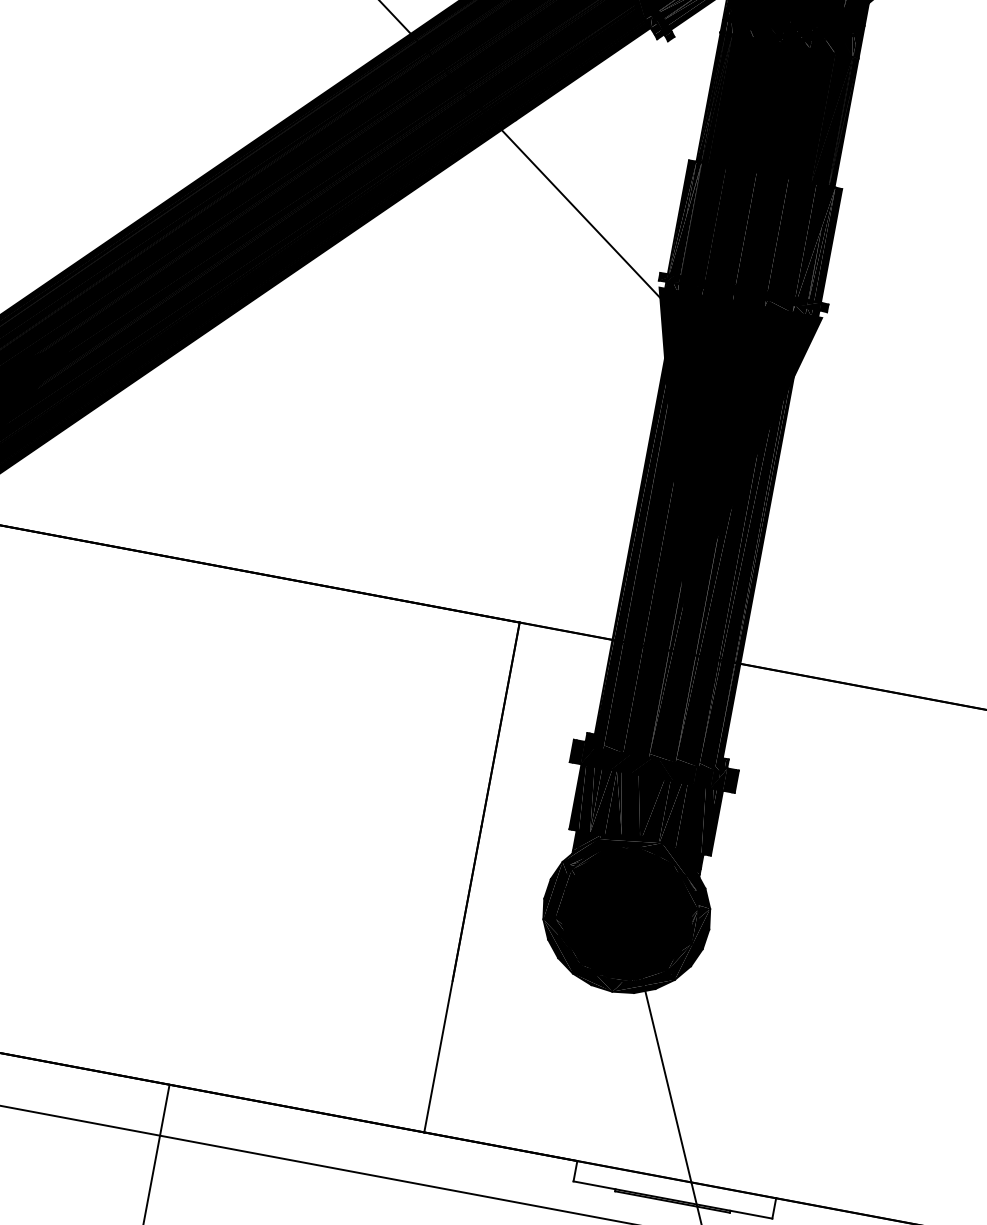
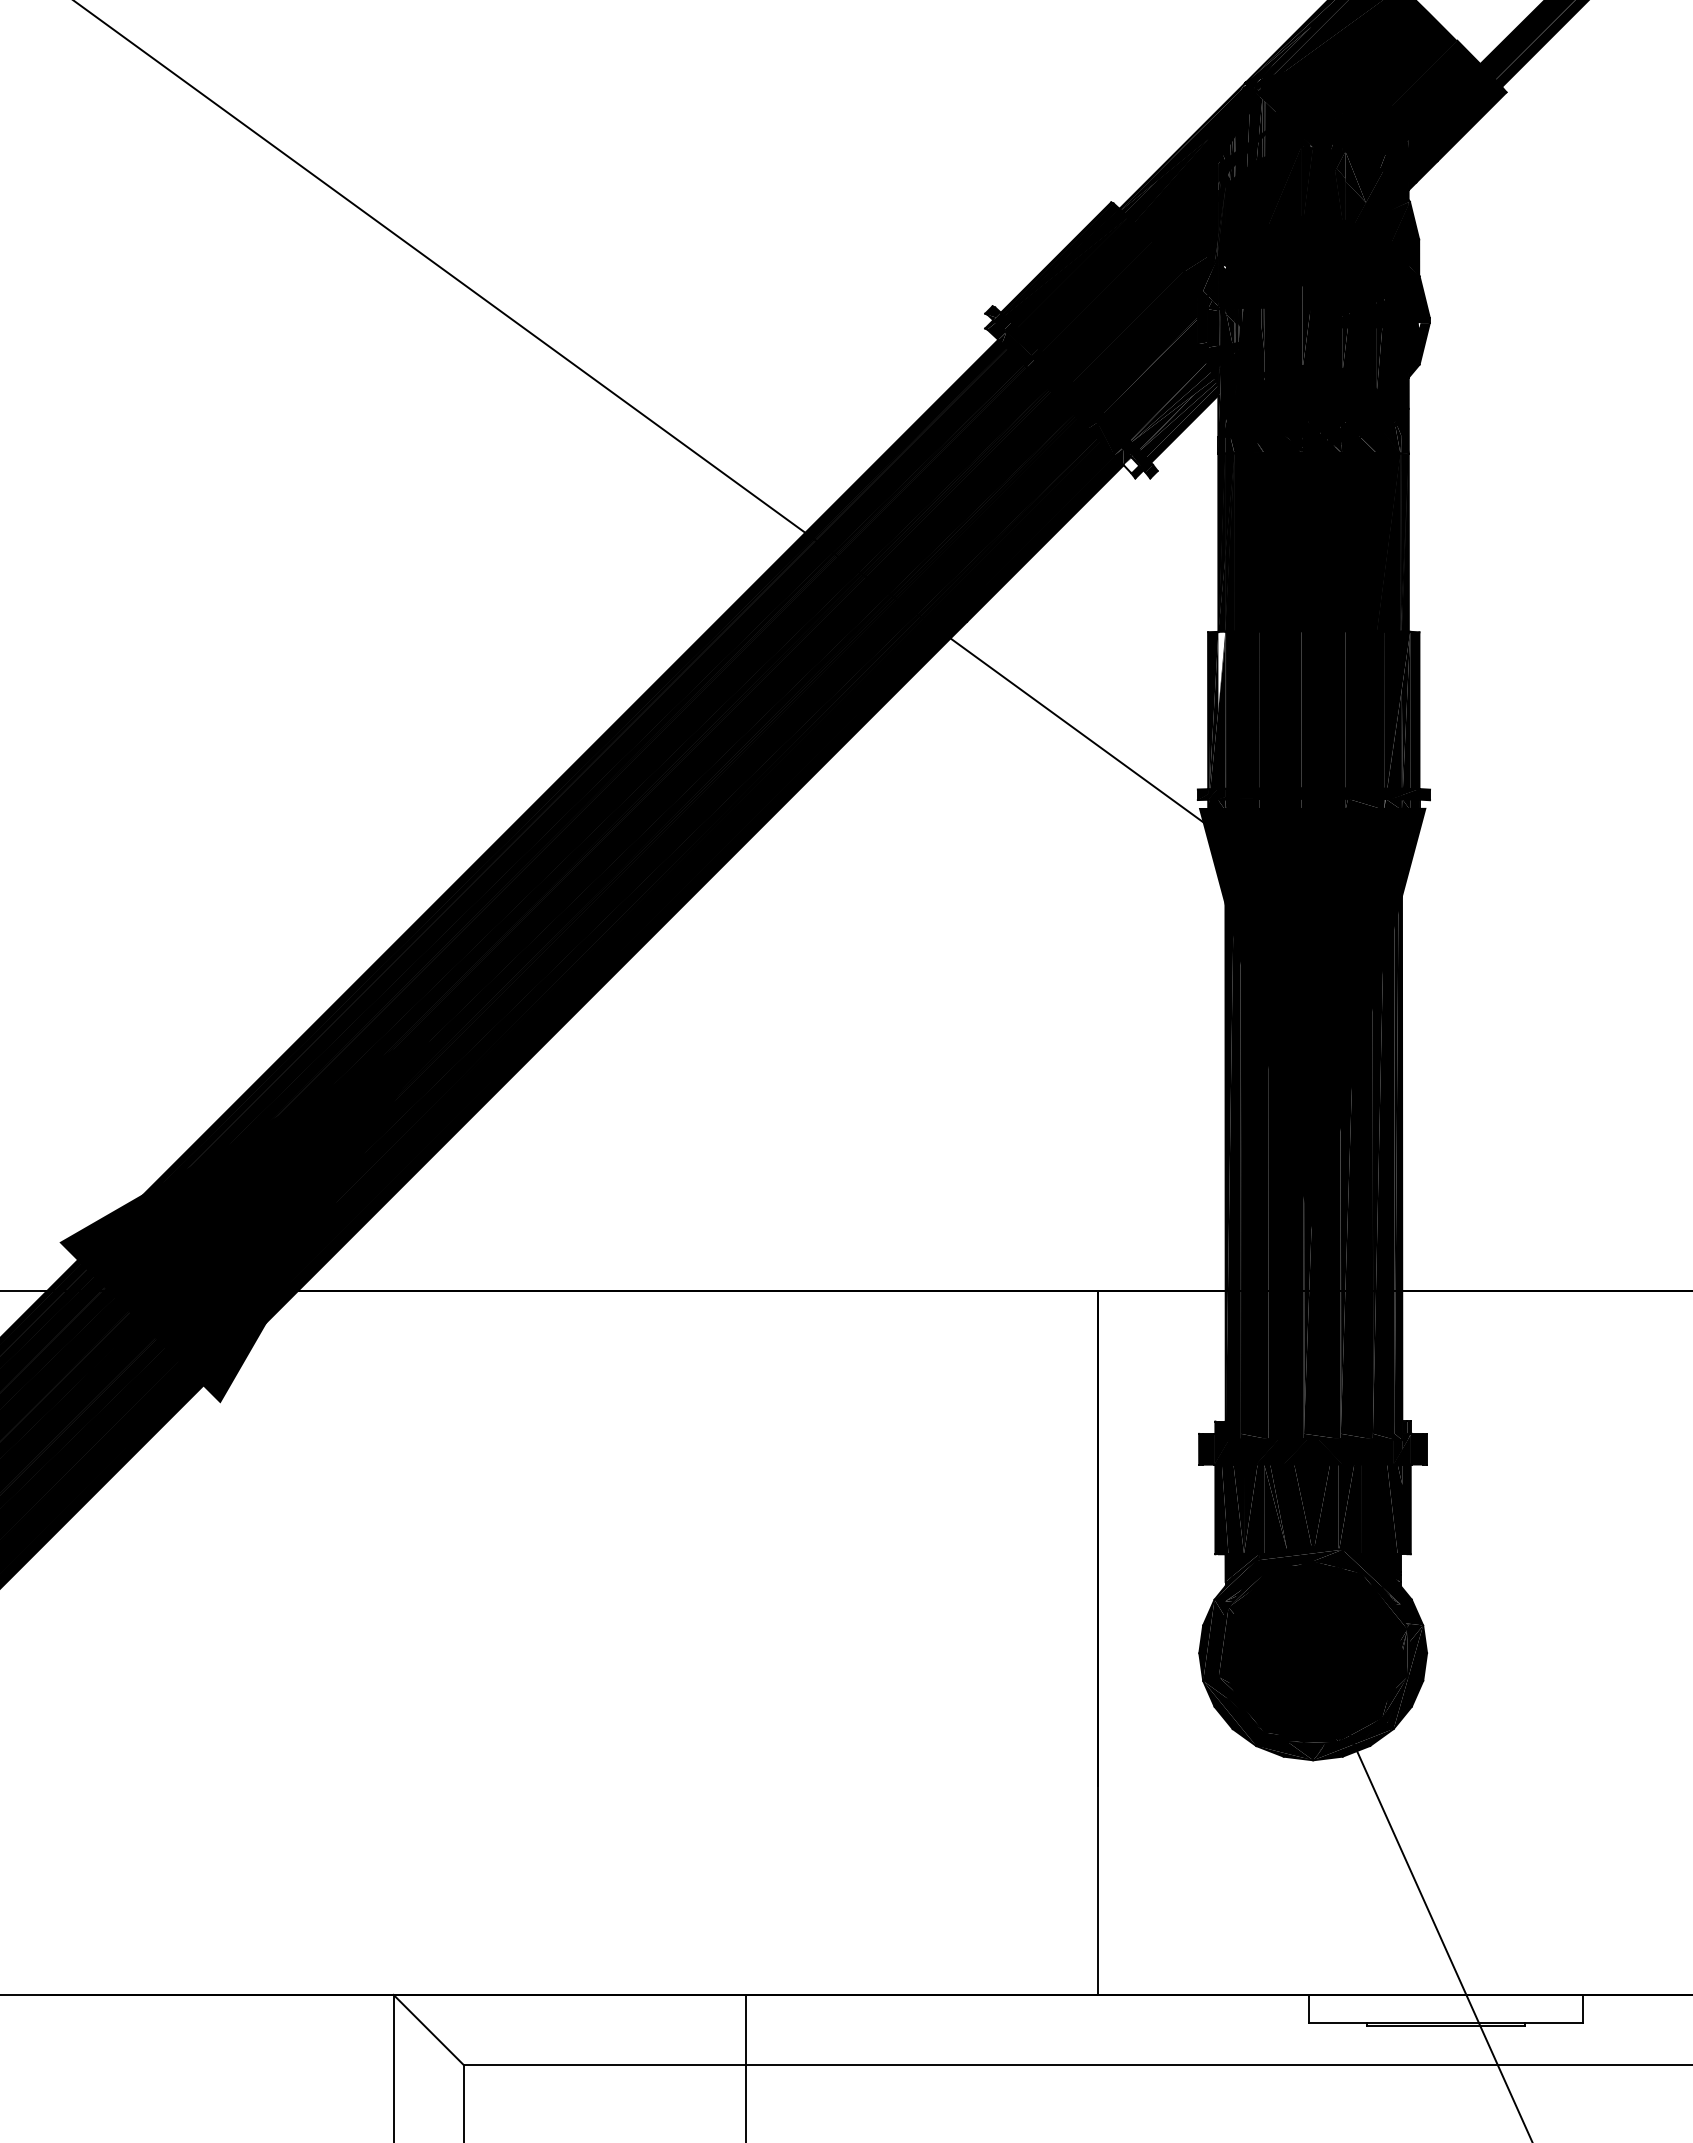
fill: (655, 28) -> (1130, 464), removed
fill: (693, 189) -> (1221, 669), removed

